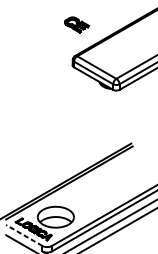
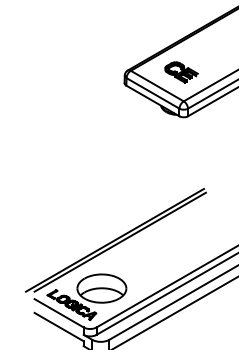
part: (77, 25) -> (181, 72), moved
line: (23, 235) -> (58, 313), dashed -> solid

